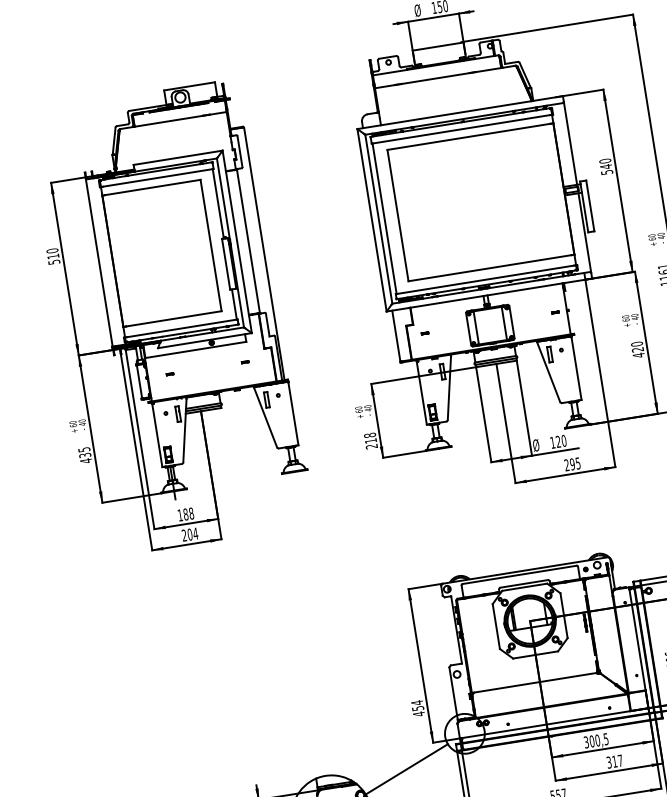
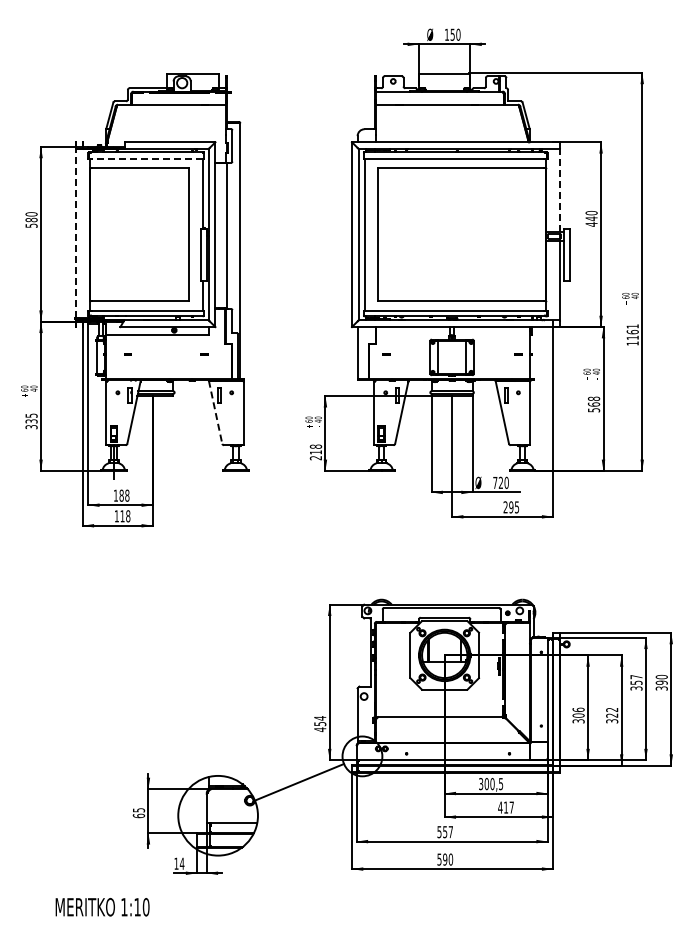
line: (570, 143) -> (560, 190), solid -> dashed
text: (606, 172) -> (591, 224), 540 -> 440
line: (158, 177) -> (147, 158), solid -> dashed
text: (53, 256) -> (31, 219), 510 -> 580
line: (98, 261) -> (75, 232), solid -> dashed
text: (638, 349) -> (594, 404), 420 -> 568
line: (265, 417) -> (215, 412), solid -> dashed
text: (552, 442) -> (495, 482), 120 -> 720
text: (85, 460) -> (31, 426), 435 -> 335
text: (190, 534) -> (122, 516), 204 -> 118
text: (609, 762) -> (500, 807), 317 -> 417

